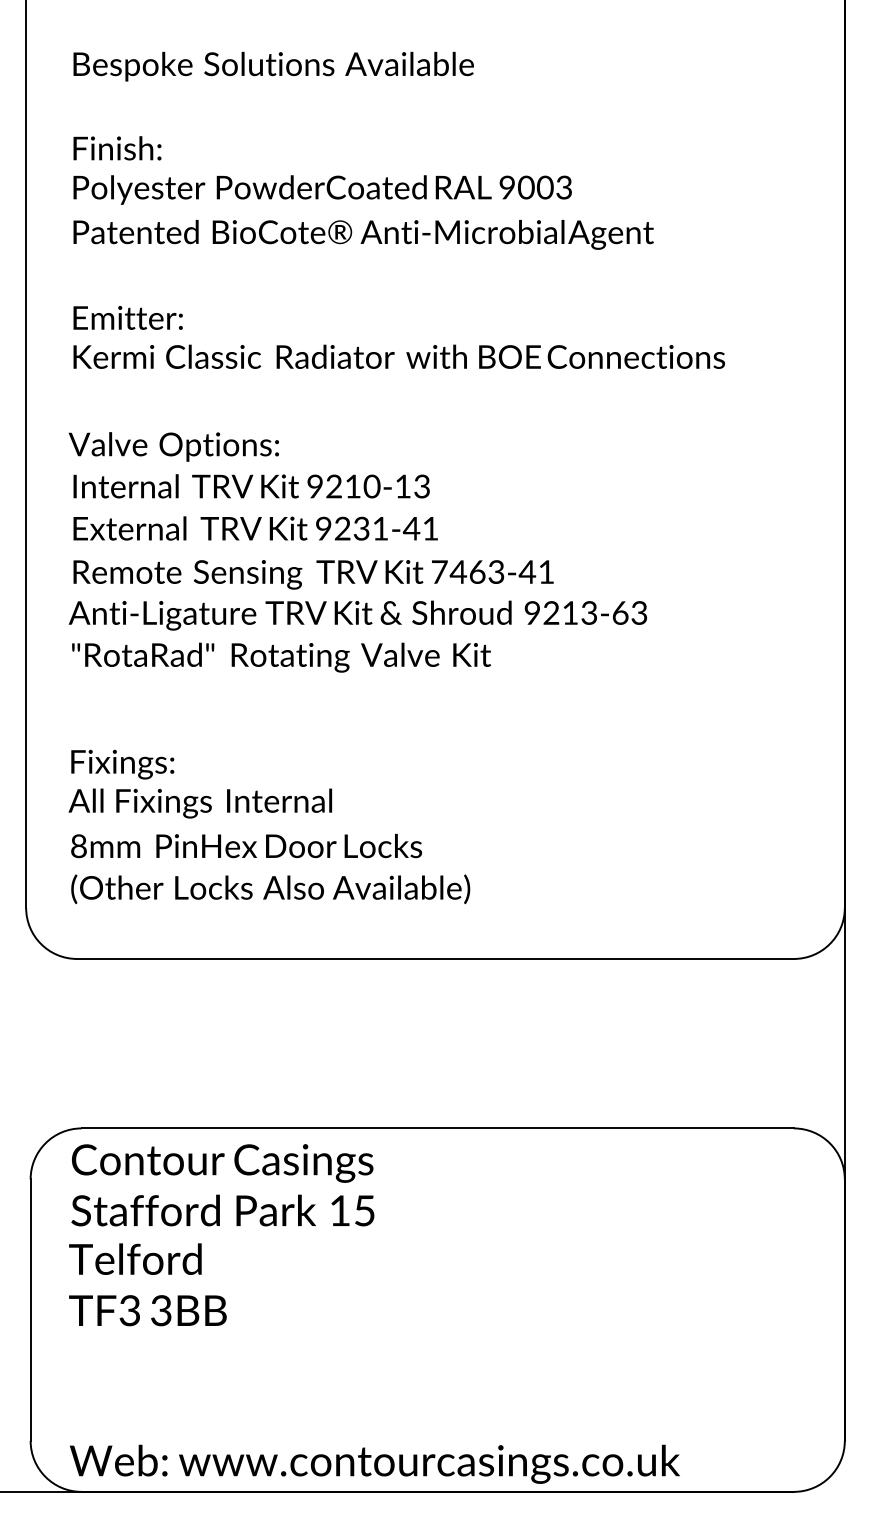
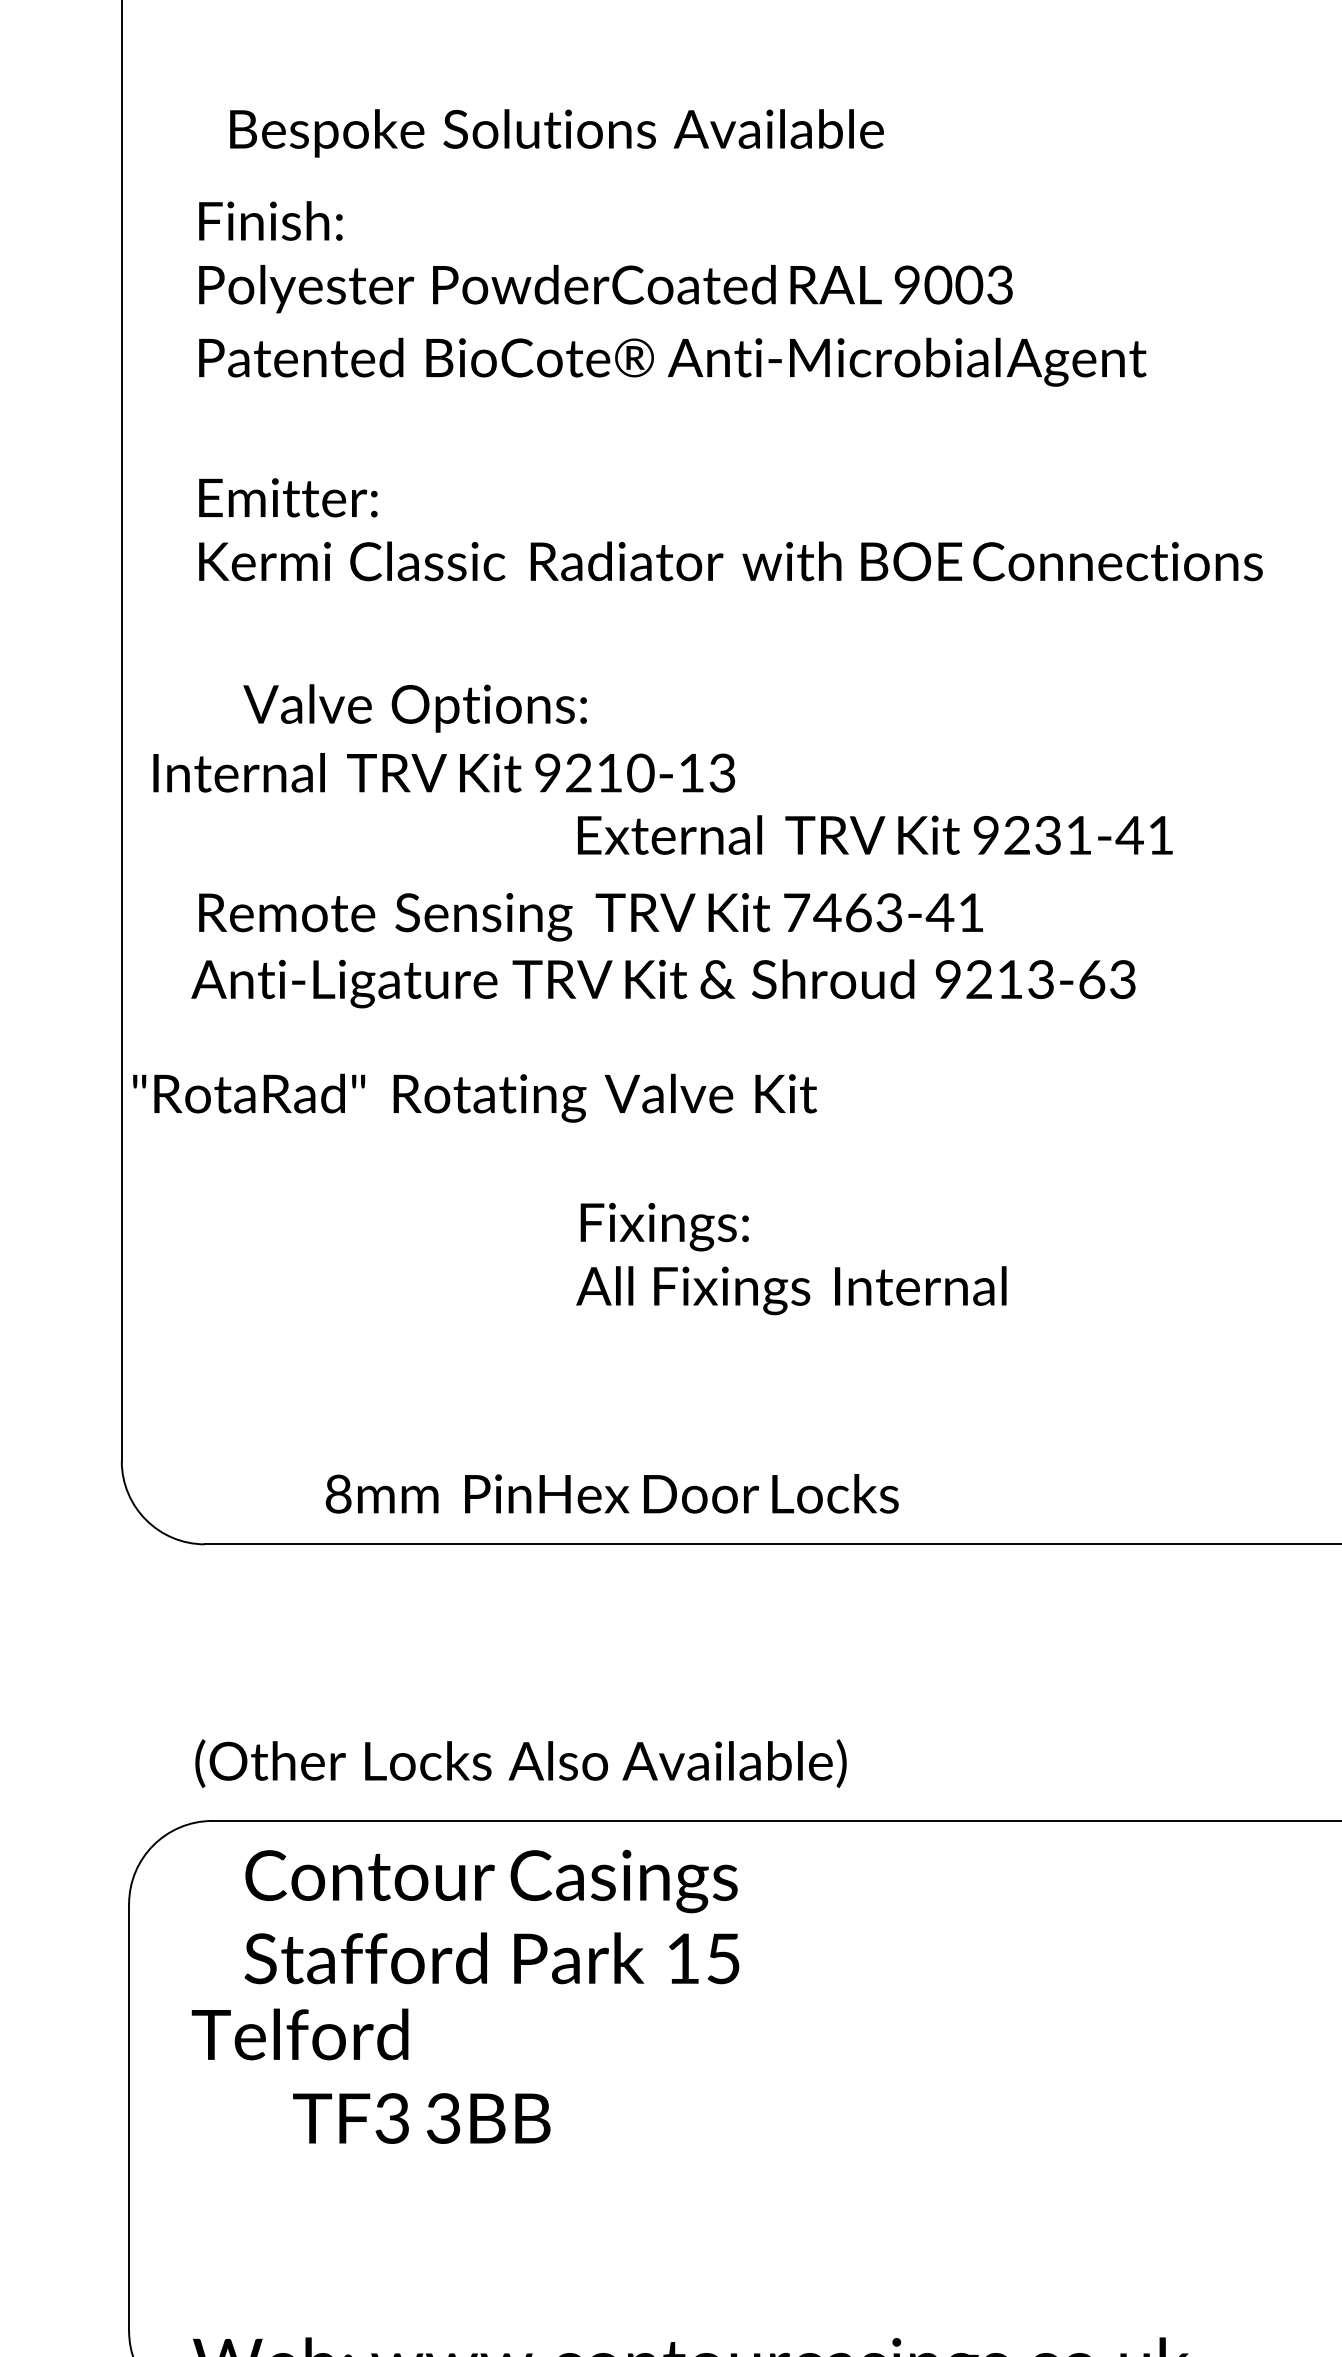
text: (273, 66) -> (556, 133), moved
text: (173, 446) -> (414, 707), moved
text: (251, 486) -> (443, 773), moved
text: (255, 528) -> (874, 835), moved
text: (281, 657) -> (474, 1097), moved
text: (200, 783) -> (791, 1257), moved
text: (246, 845) -> (612, 1492), moved
text: (270, 889) -> (520, 1763), moved
text: (222, 1185) -> (491, 1917), moved
text: (147, 1310) -> (421, 2118), moved

